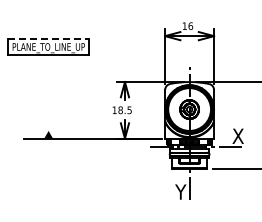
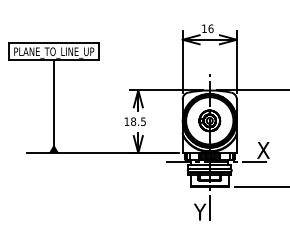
line: (48, 39) -> (53, 43), dashed -> solid
line: (48, 92) -> (53, 102), added

